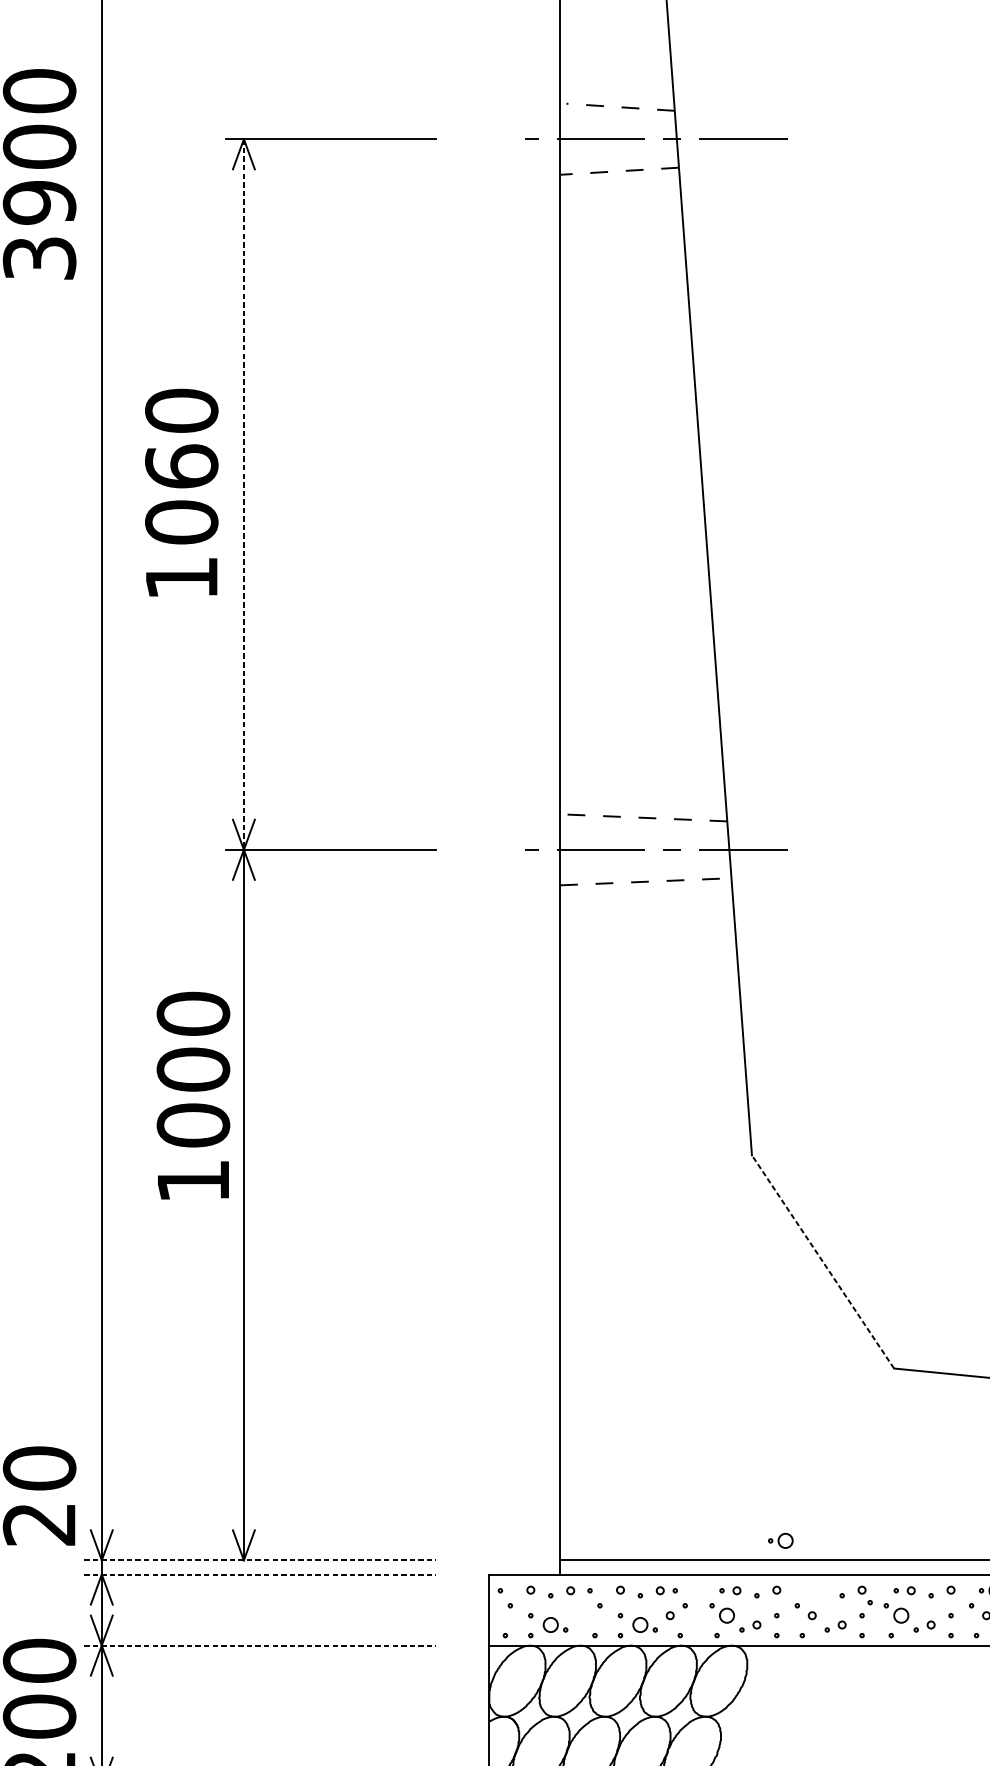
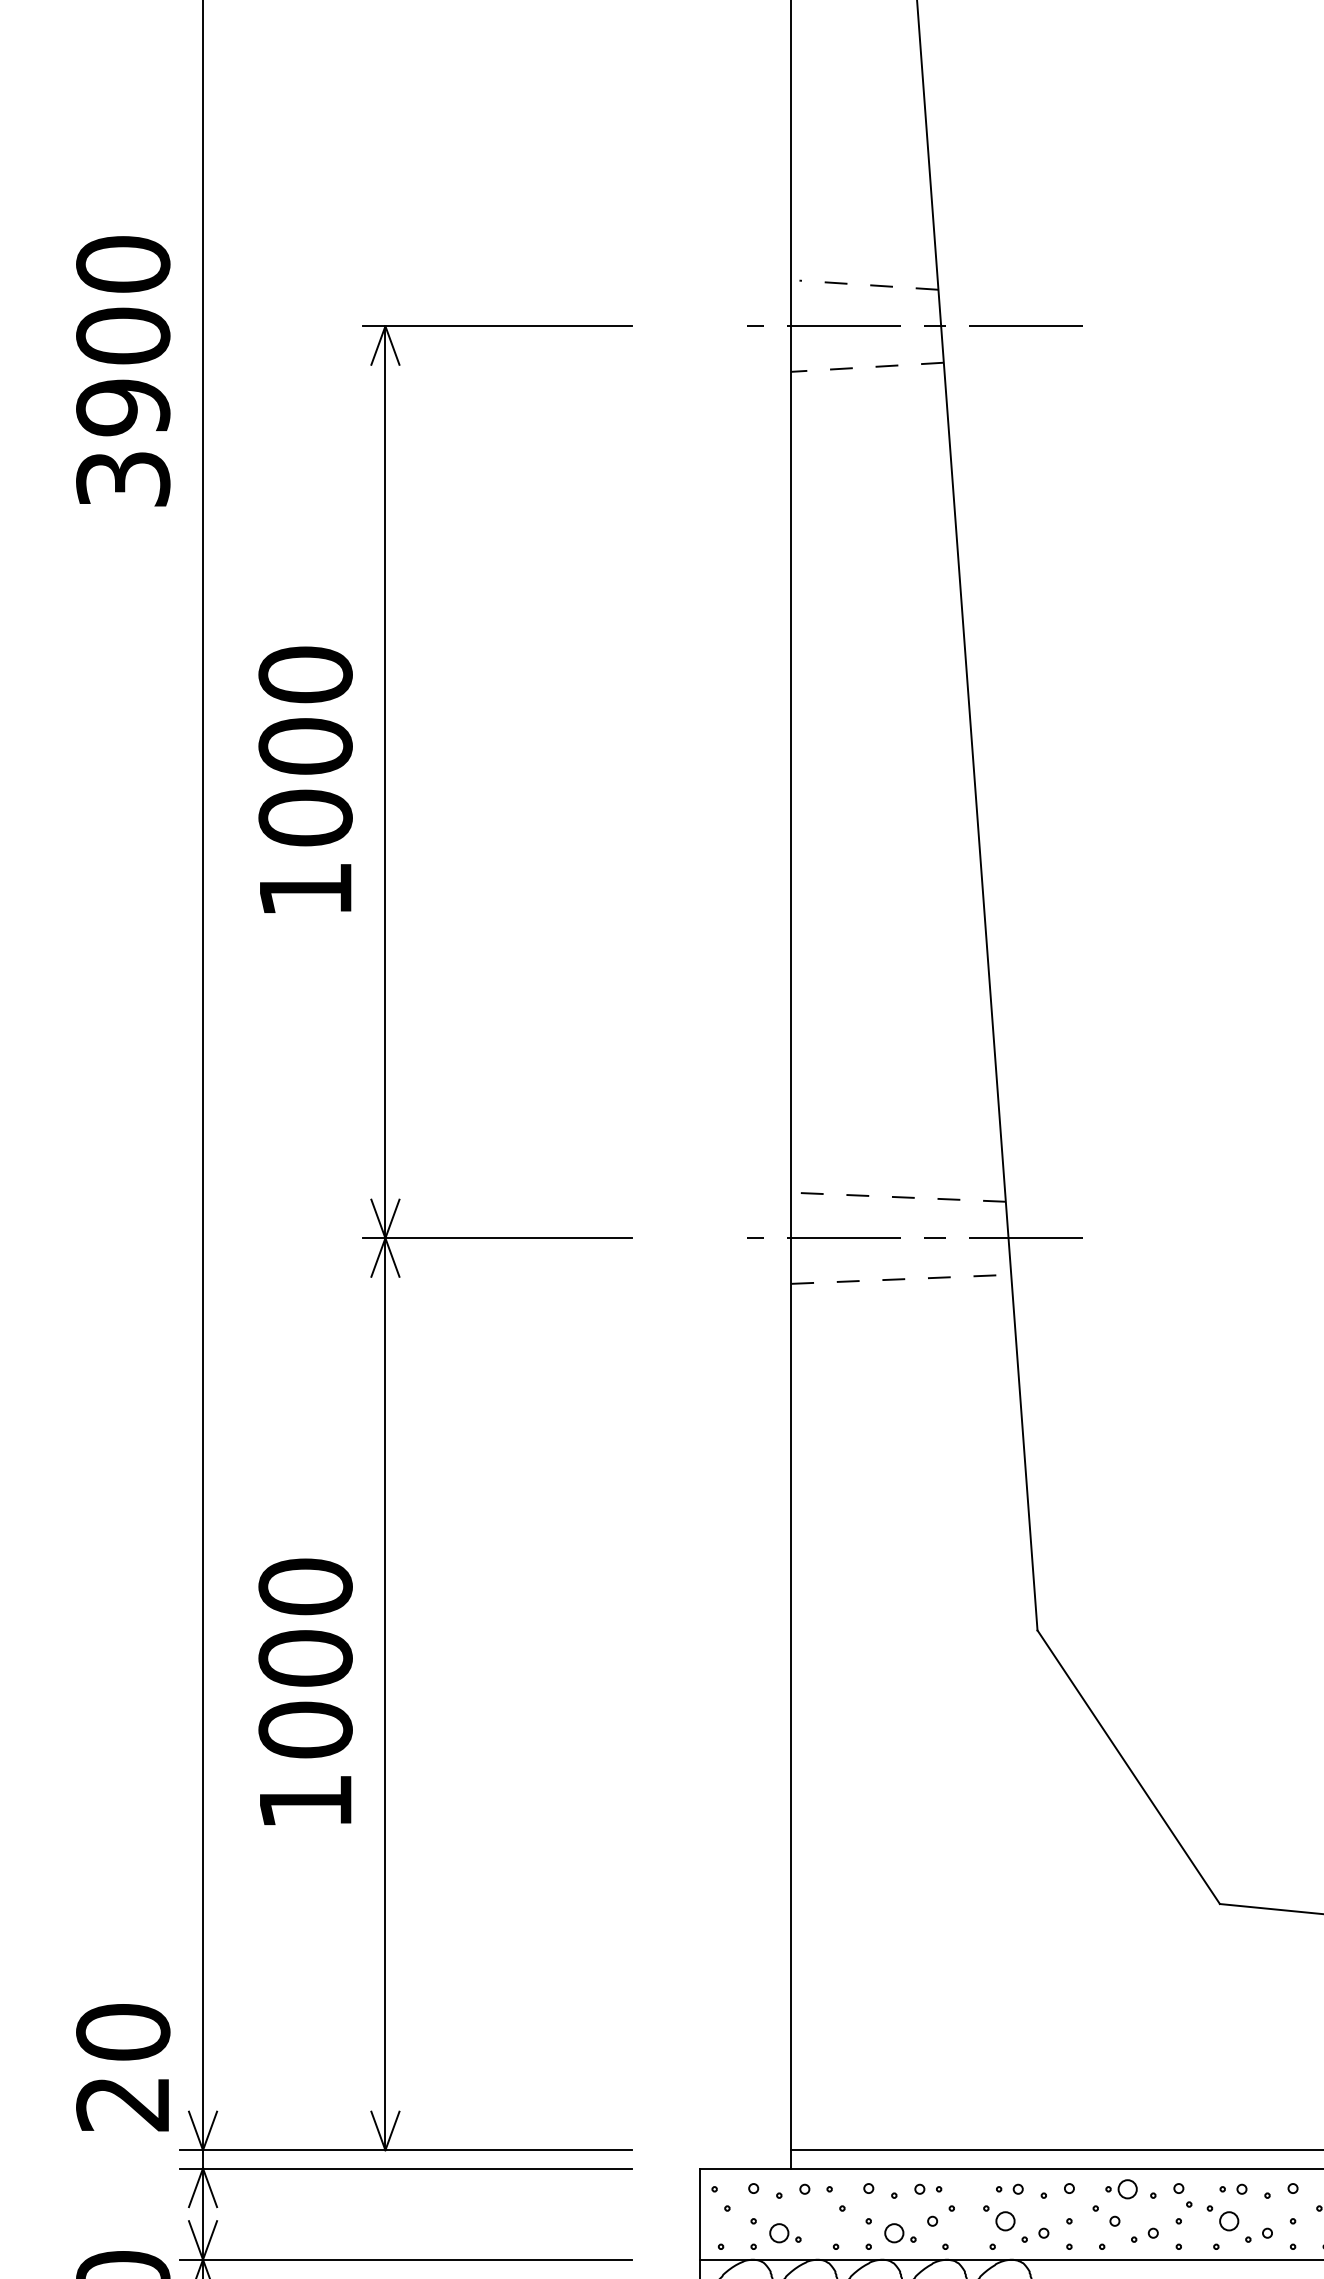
text: (181, 465) -> (305, 745), 1060 -> 1000
line: (243, 494) -> (385, 782), dashed -> solid
text: (193, 1095) -> (305, 1691), moved
line: (822, 1261) -> (1128, 1766), dashed -> solid
part: (780, 1541) -> (1121, 2189), moved
line: (259, 1560) -> (405, 2150), dashed -> solid
line: (259, 1574) -> (405, 2168), dashed -> solid
line: (259, 1645) -> (405, 2259), dashed -> solid

